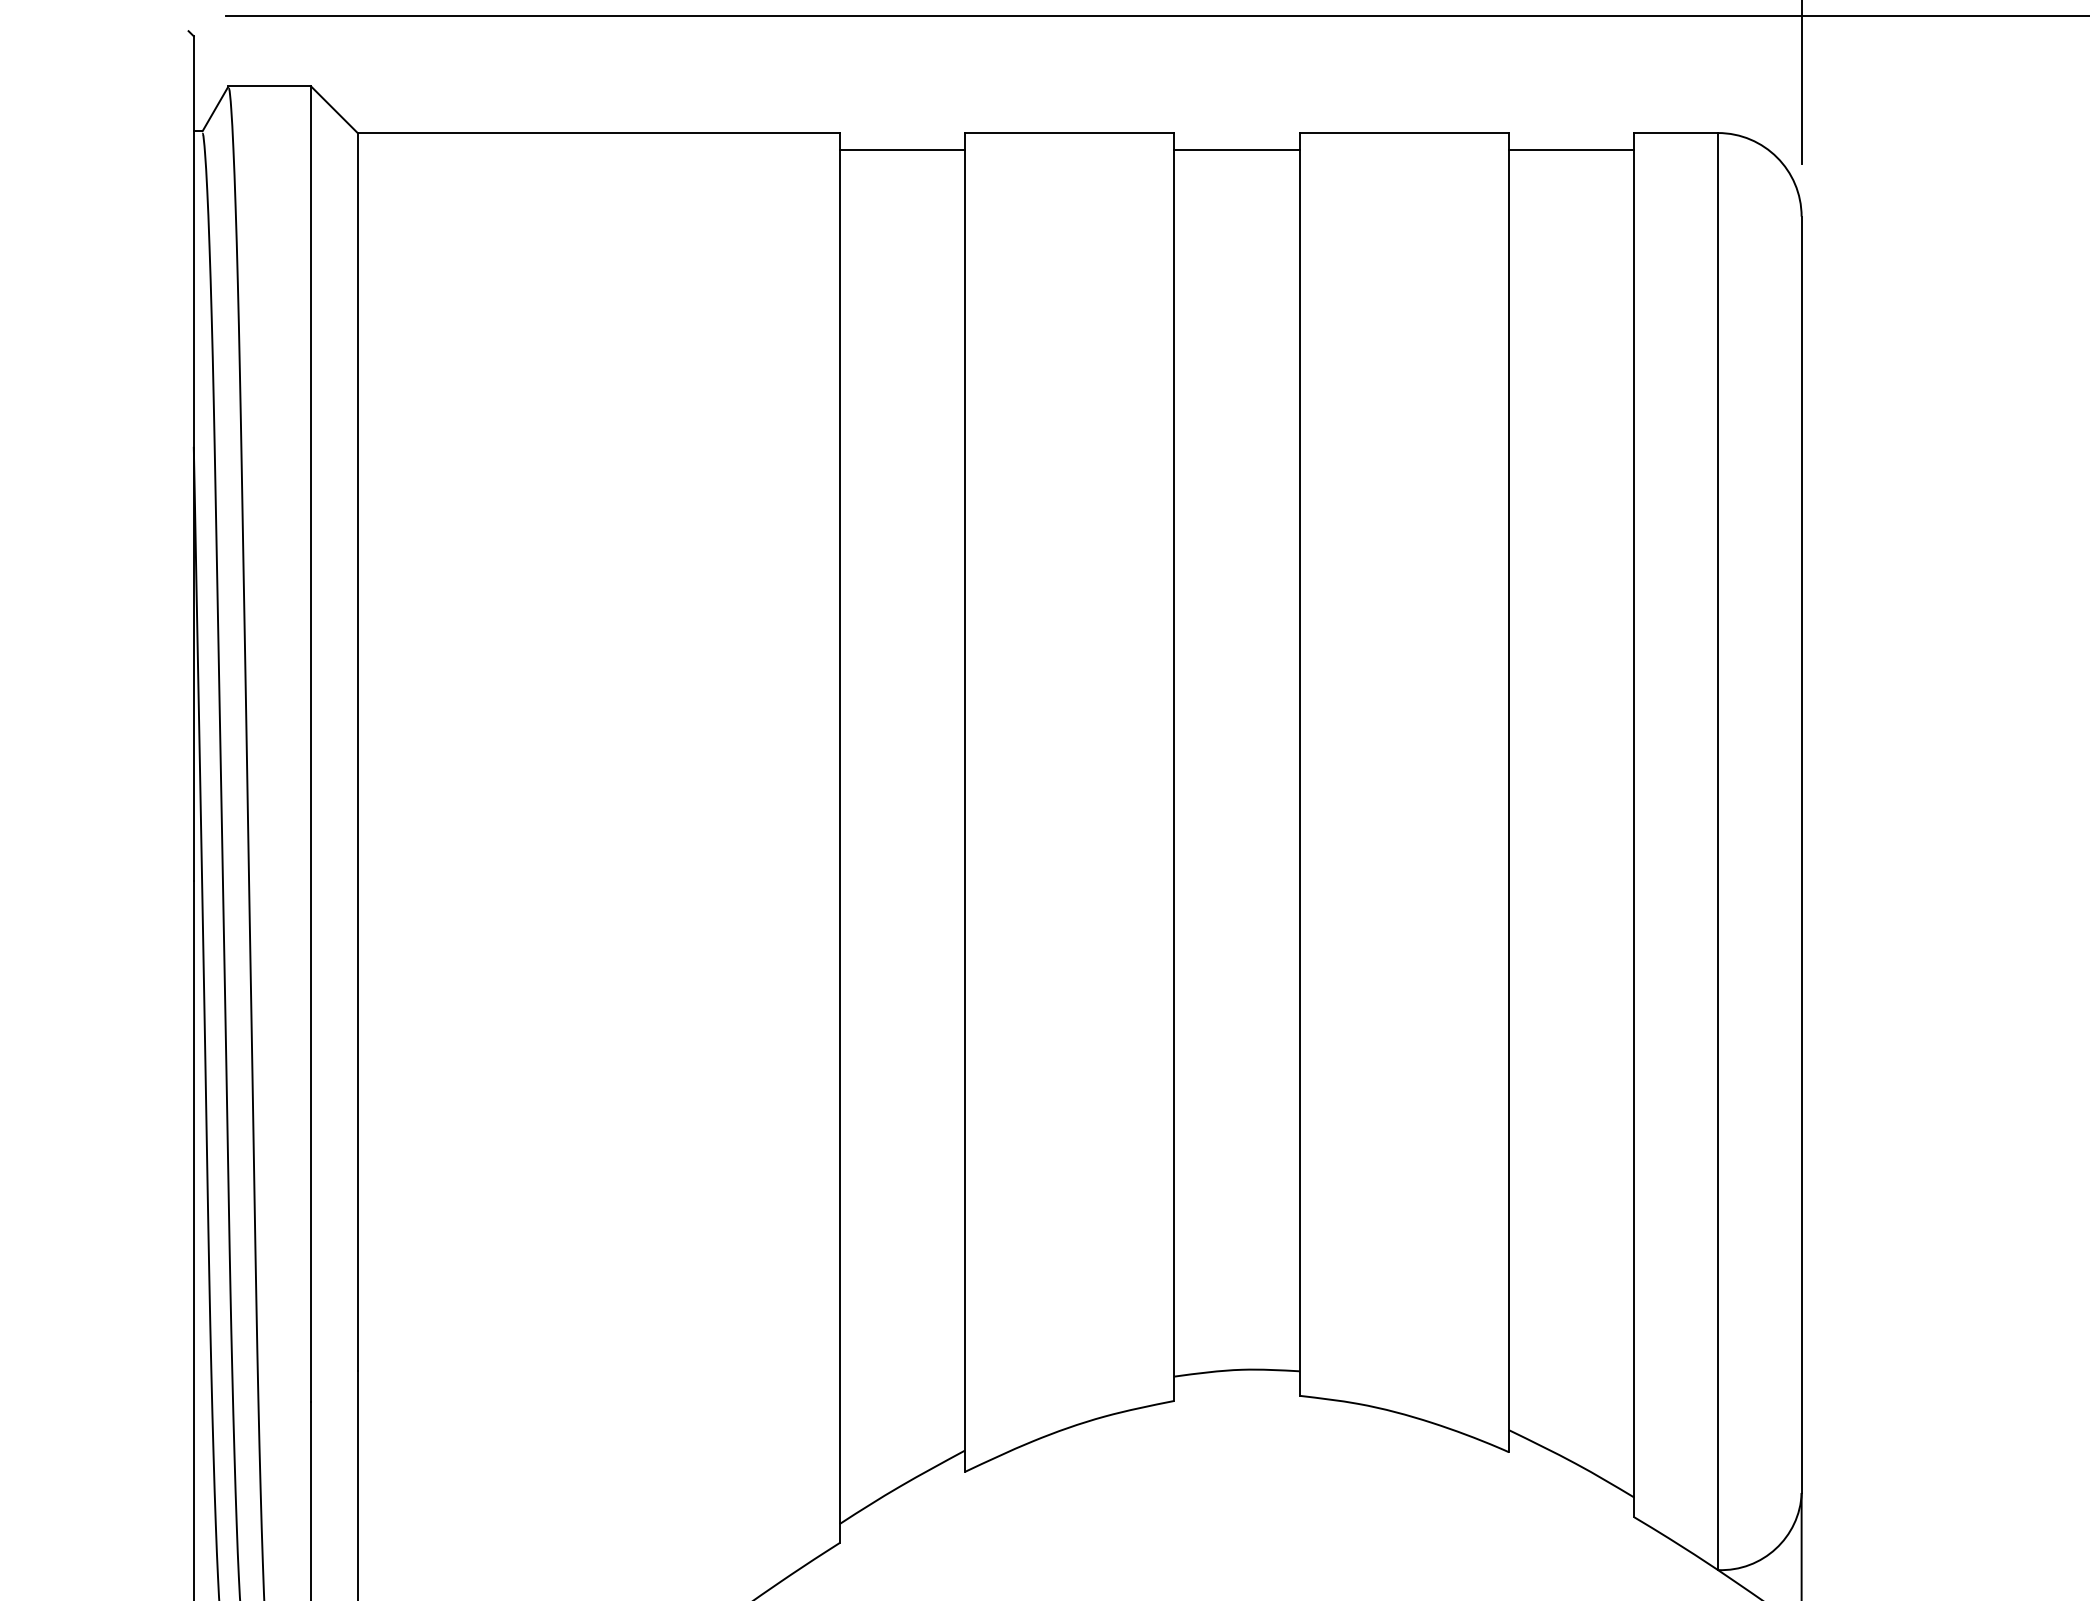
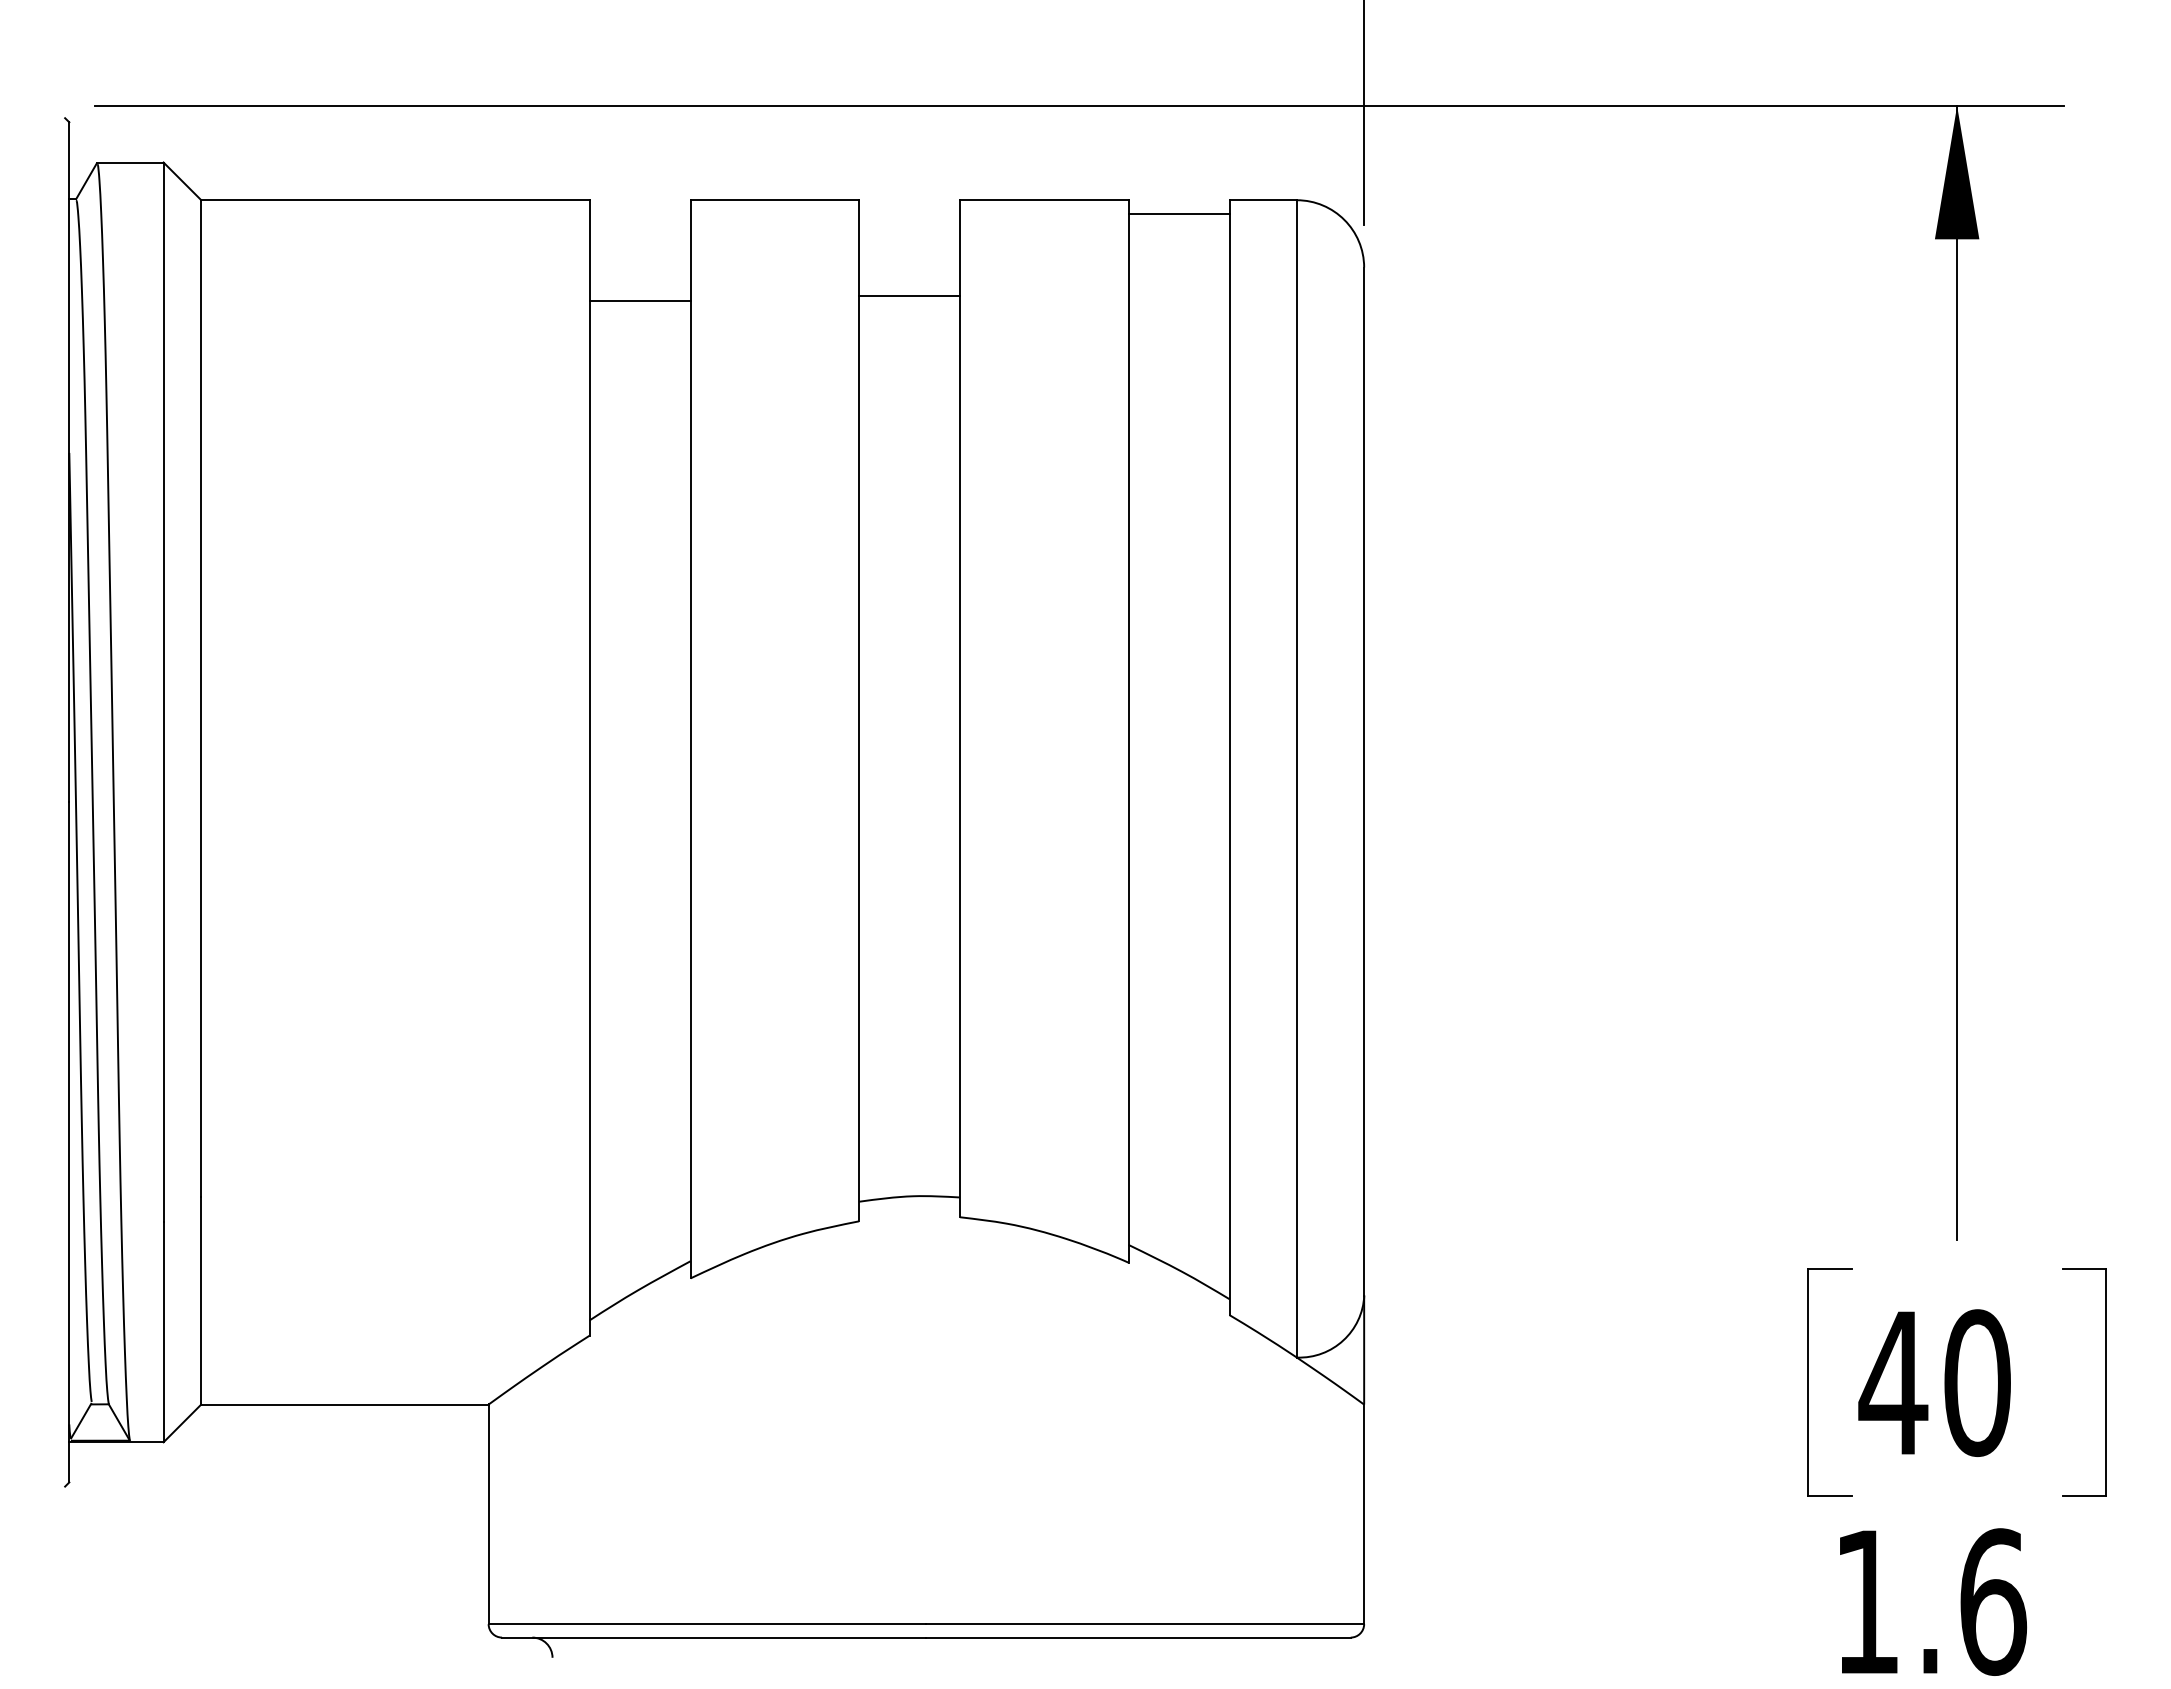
line: (901, 149) -> (639, 300), moved
line: (1237, 149) -> (909, 295), moved

